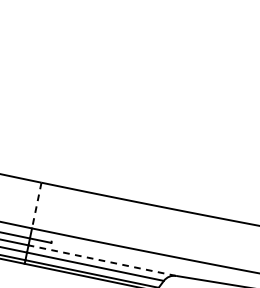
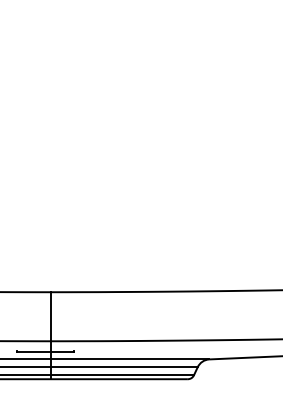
line: (37, 205) -> (51, 316), dashed -> solid
line: (101, 260) -> (129, 359), dashed -> solid

